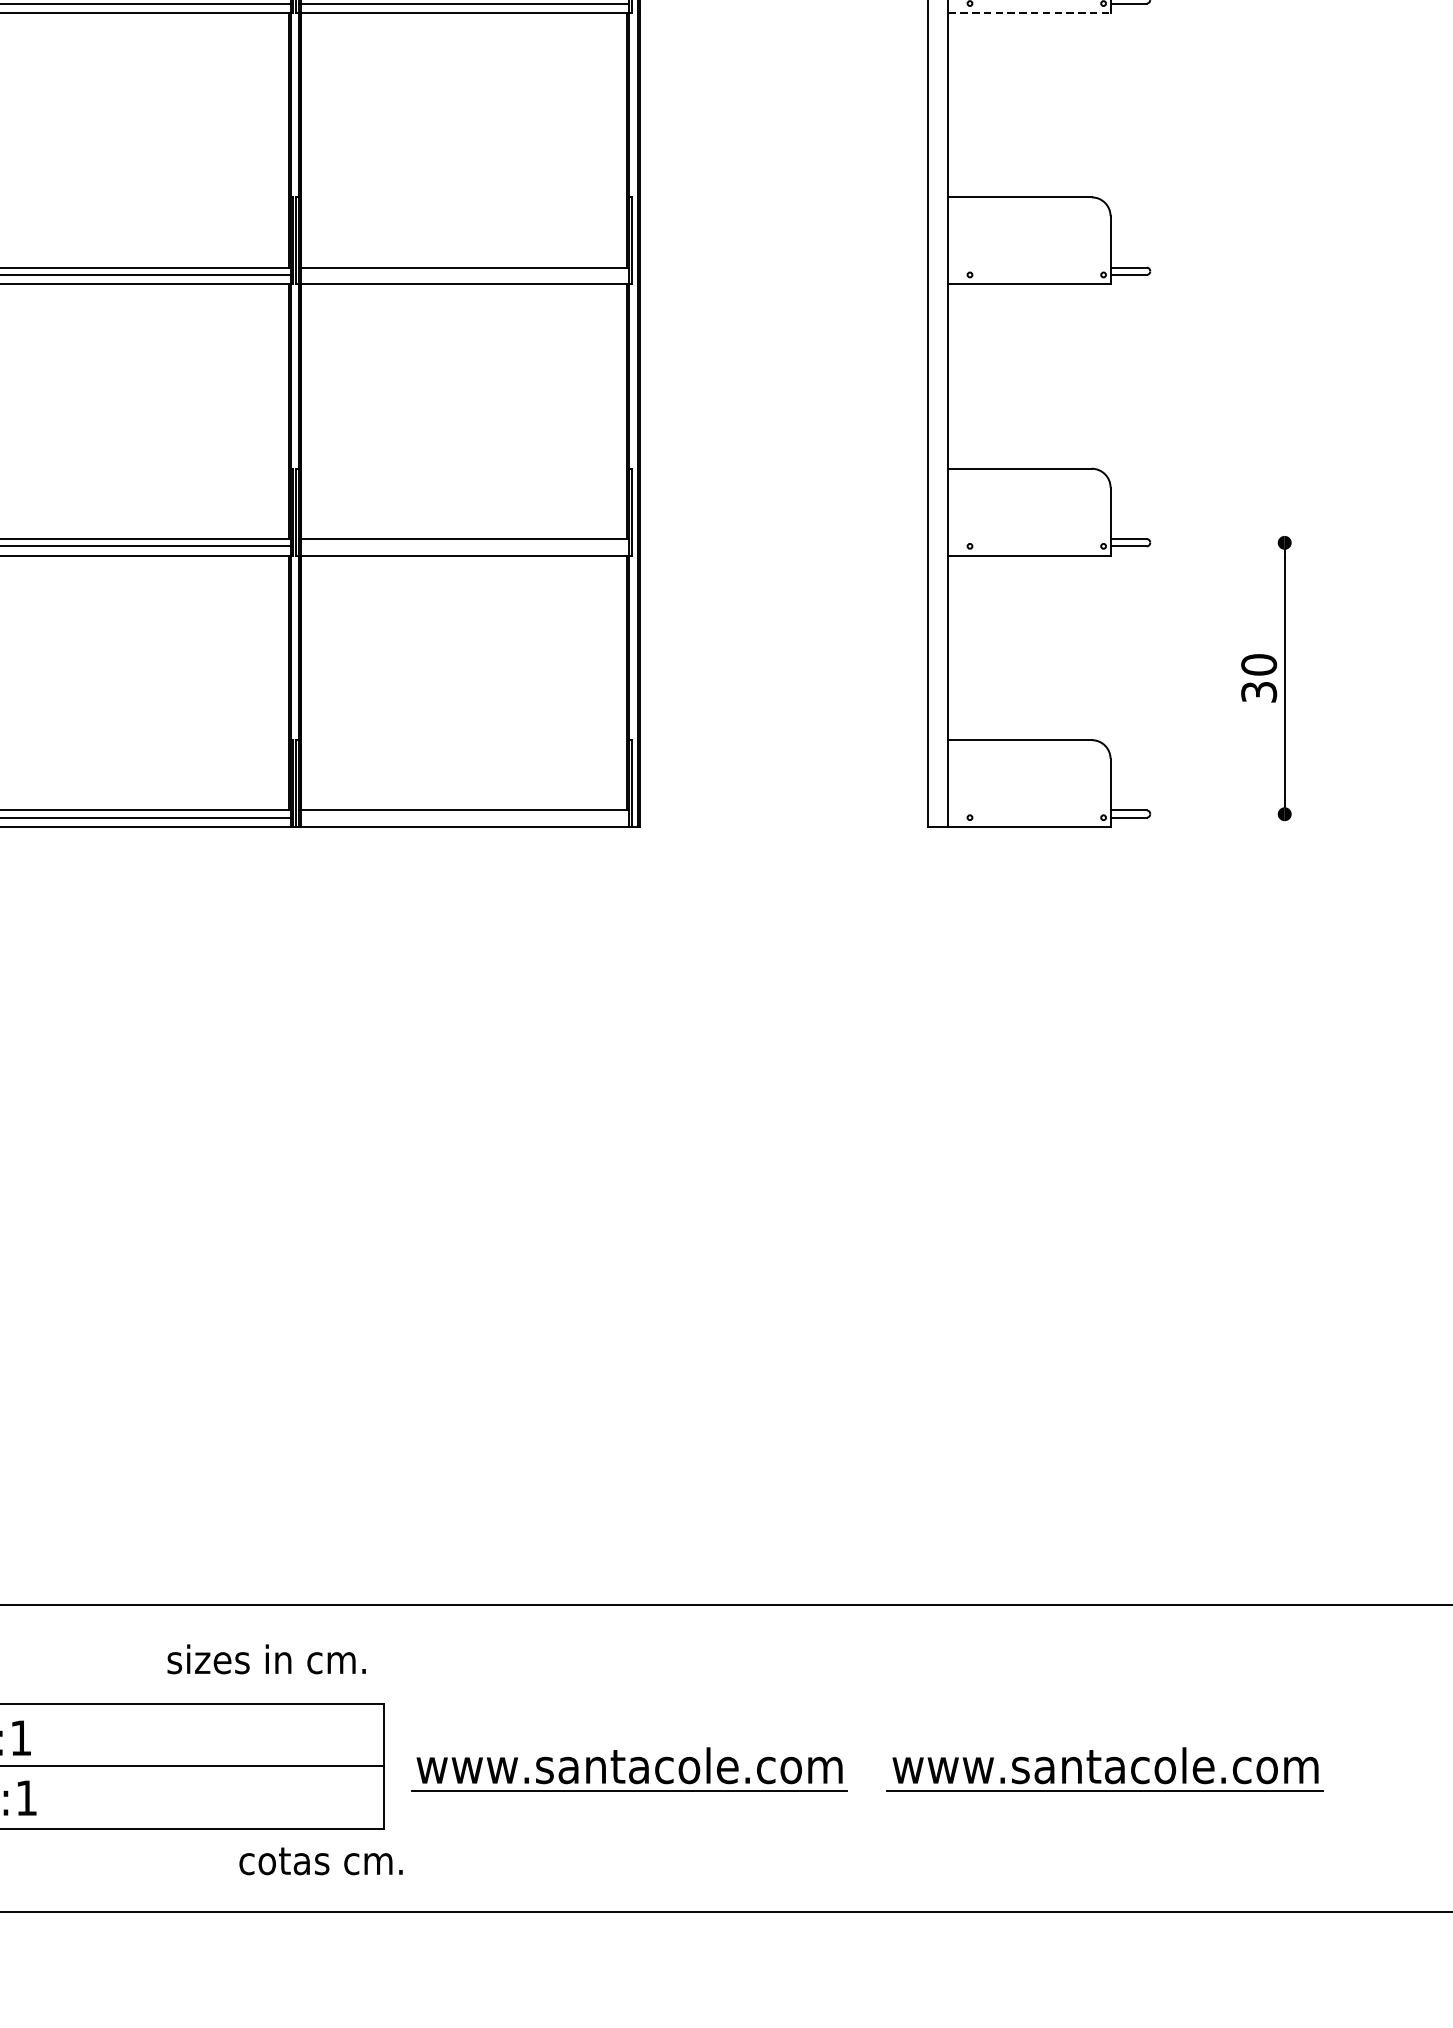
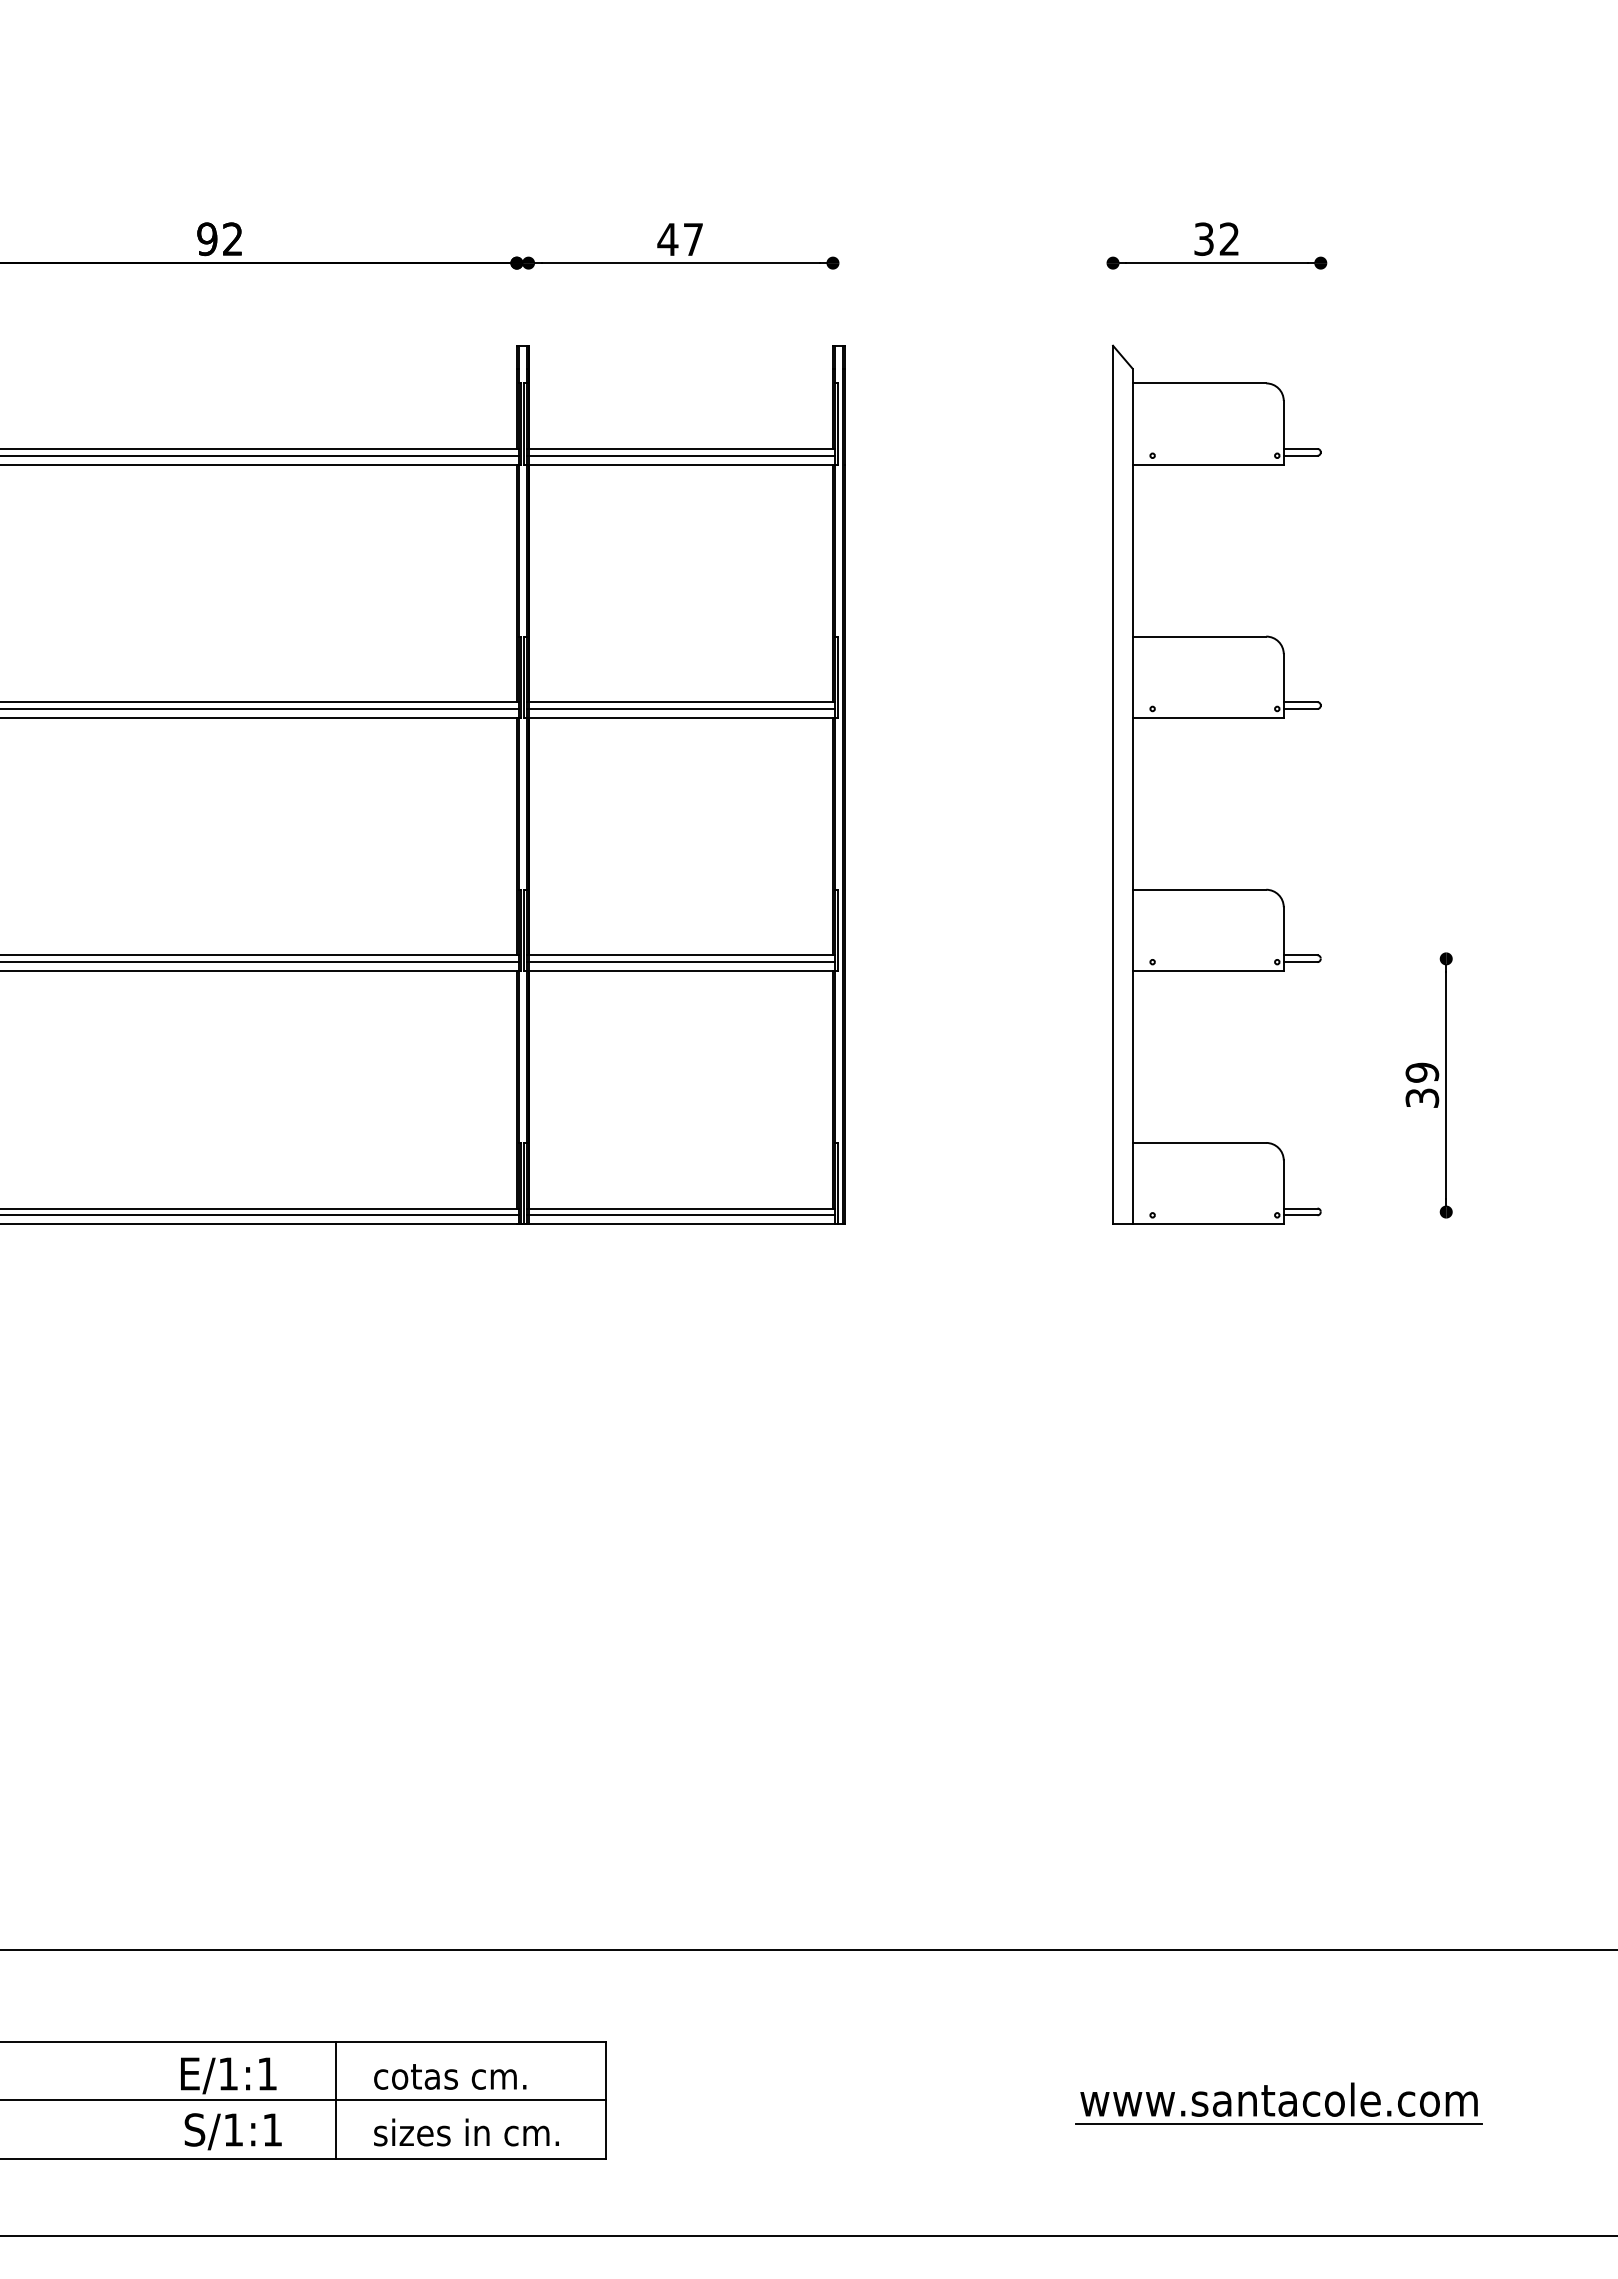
line: (1029, 12) -> (1208, 464), dashed -> solid
line: (463, 274) -> (680, 708), added
line: (463, 546) -> (680, 962), added
text: (1259, 664) -> (1422, 1072), 30 -> 39
line: (463, 817) -> (680, 1215), added
text: (266, 1659) -> (466, 2132), moved
line: (94, 1765) -> (335, 2099), added
part: (628, 1769) -> (834, 2103), removed
text: (321, 1860) -> (450, 2076), moved

